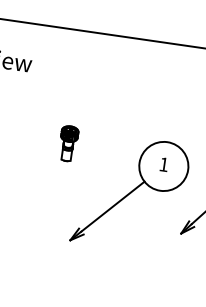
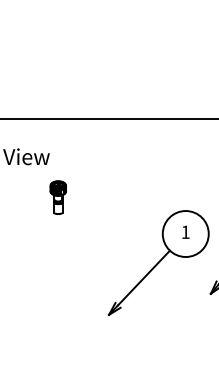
part: (67, 143) -> (57, 197), moved

